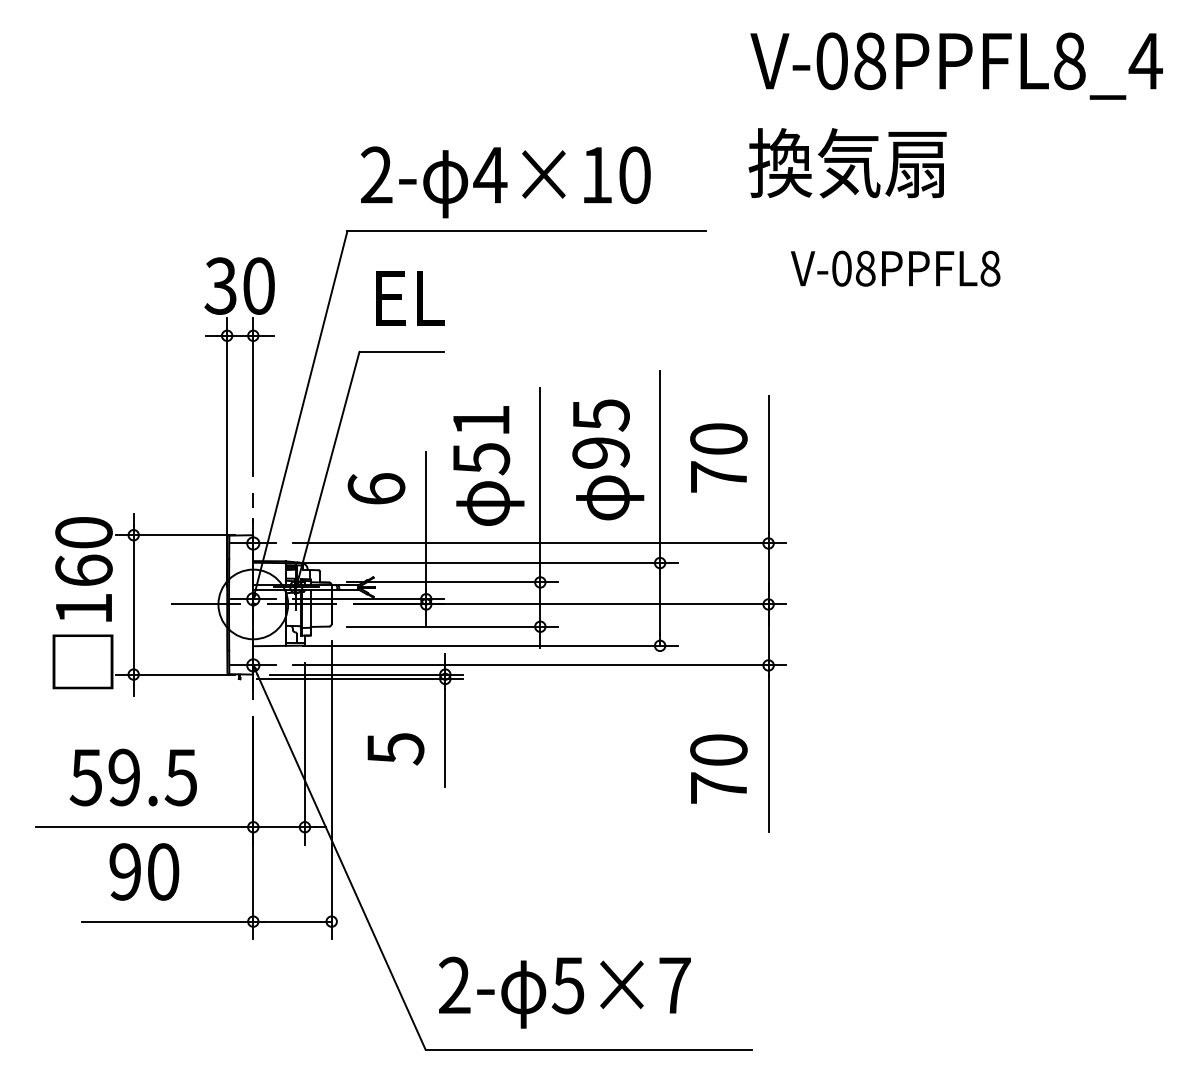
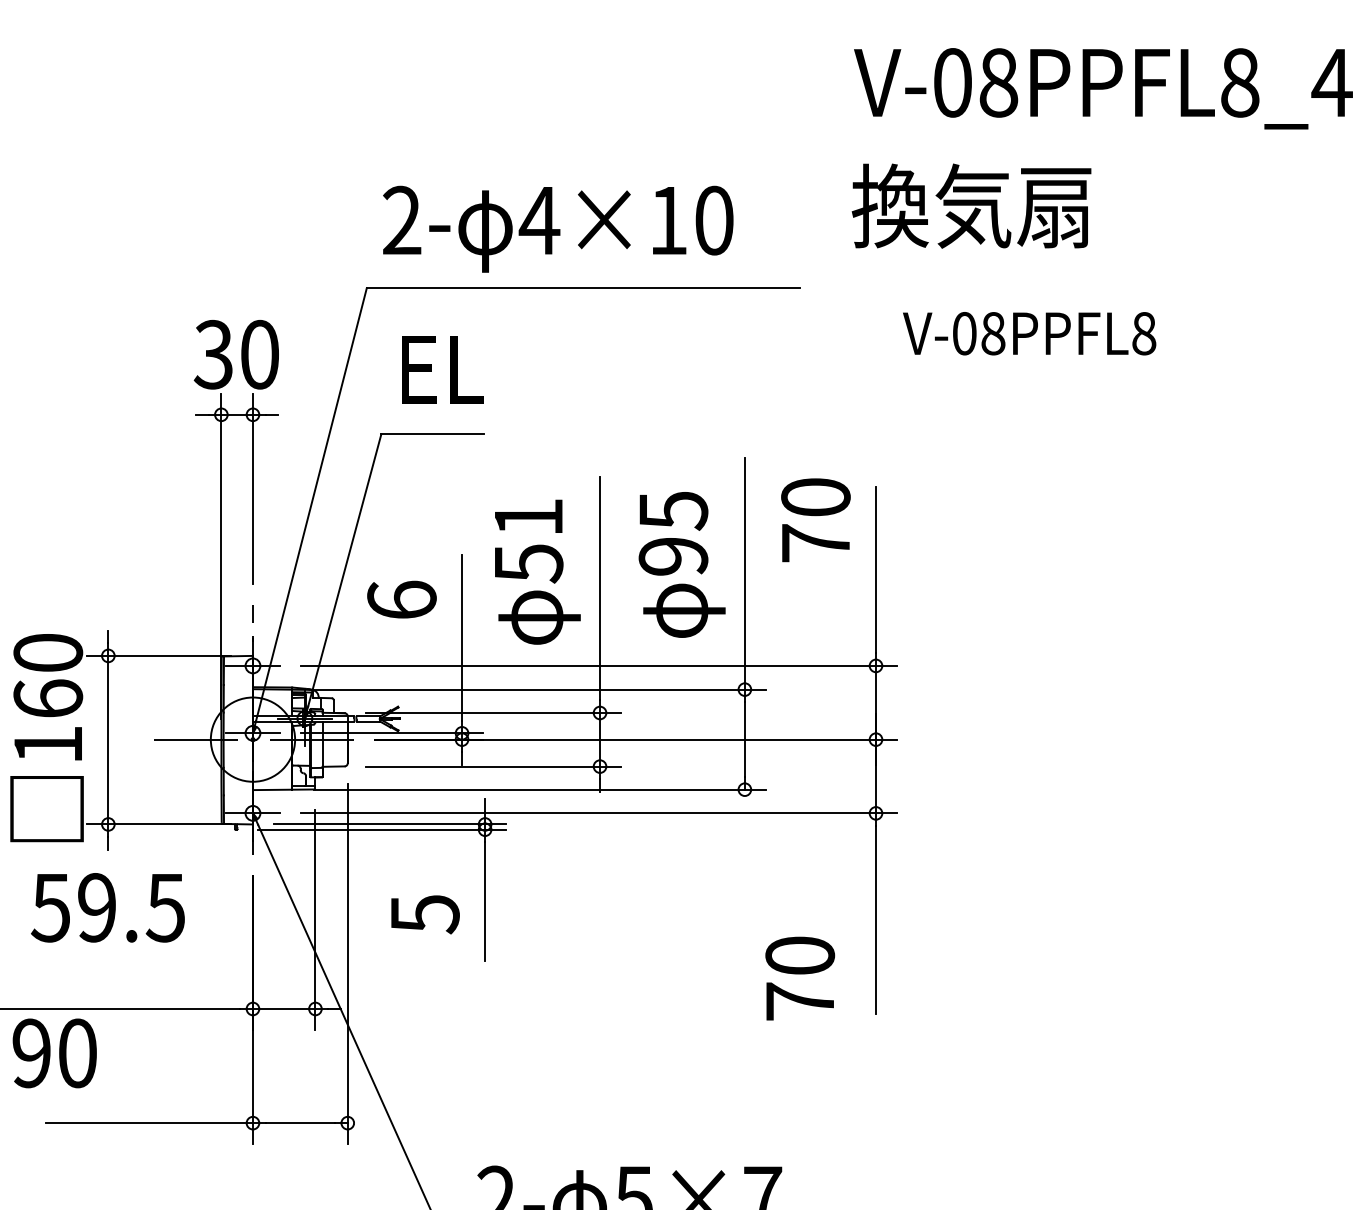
text: (718, 457) -> (815, 519), moved
text: (718, 768) -> (799, 977), moved
text: (132, 777) -> (106, 907), moved
text: (144, 871) -> (54, 1052), moved

